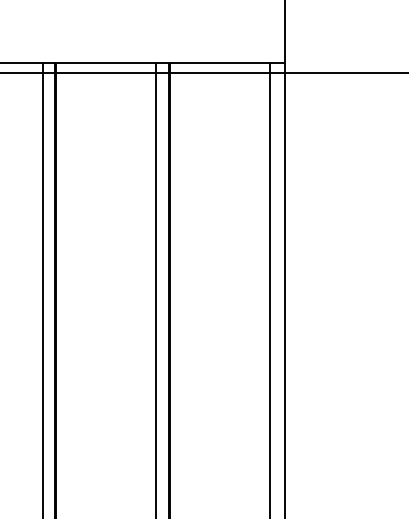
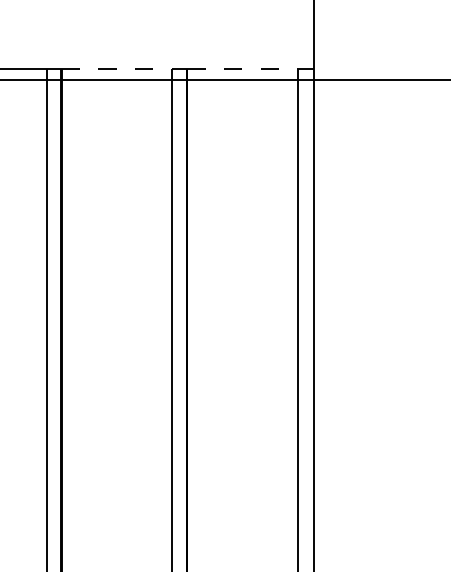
line: (106, 63) -> (117, 69), solid -> dashed
line: (220, 63) -> (243, 69), solid -> dashed

